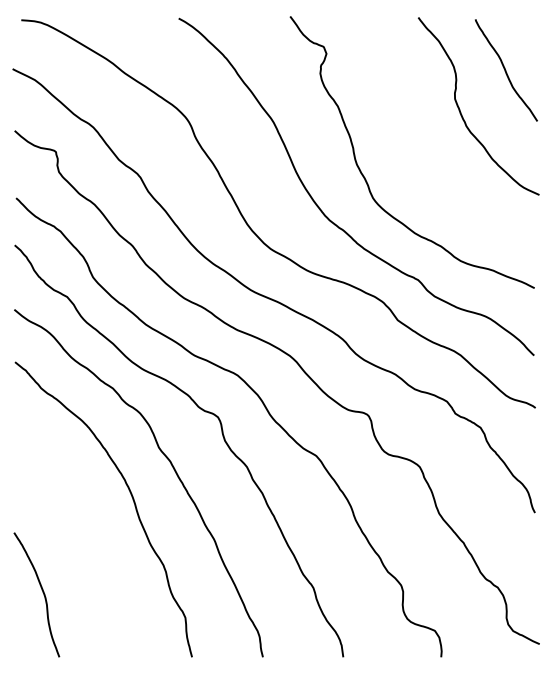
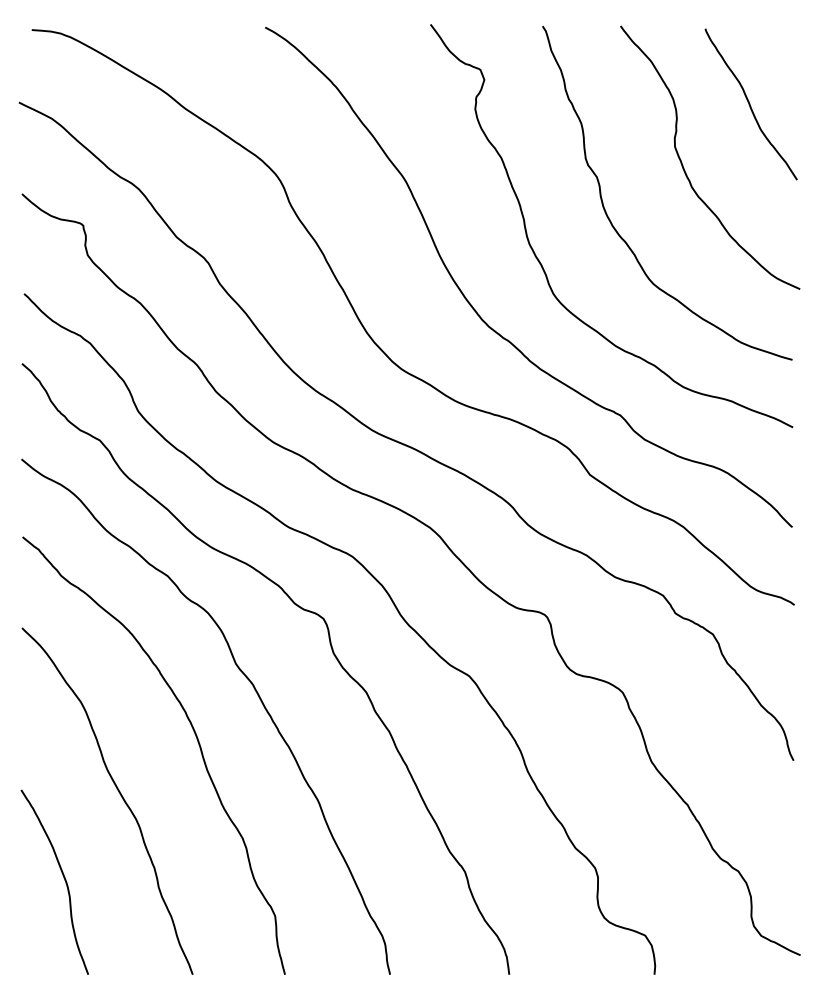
curve: (413, 150) -> (613, 223), added
curve: (80, 536) -> (119, 795), added

